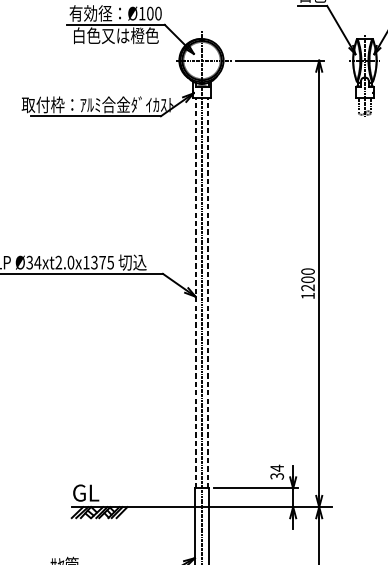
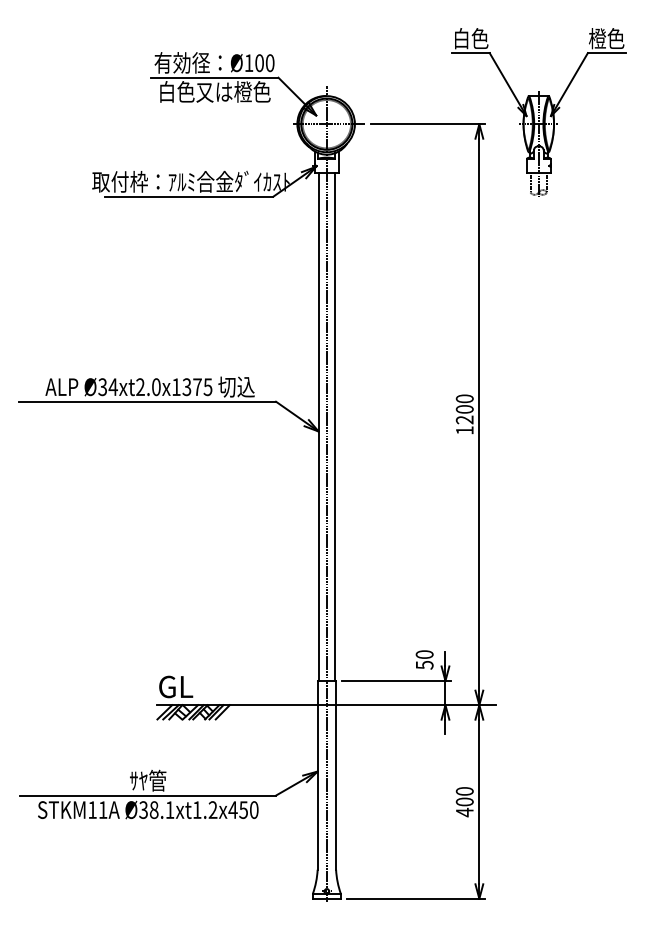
line: (195, 293) -> (318, 427), dashed -> solid
line: (208, 293) -> (335, 427), dashed -> solid
text: (277, 471) -> (424, 659), 34 -> 50

